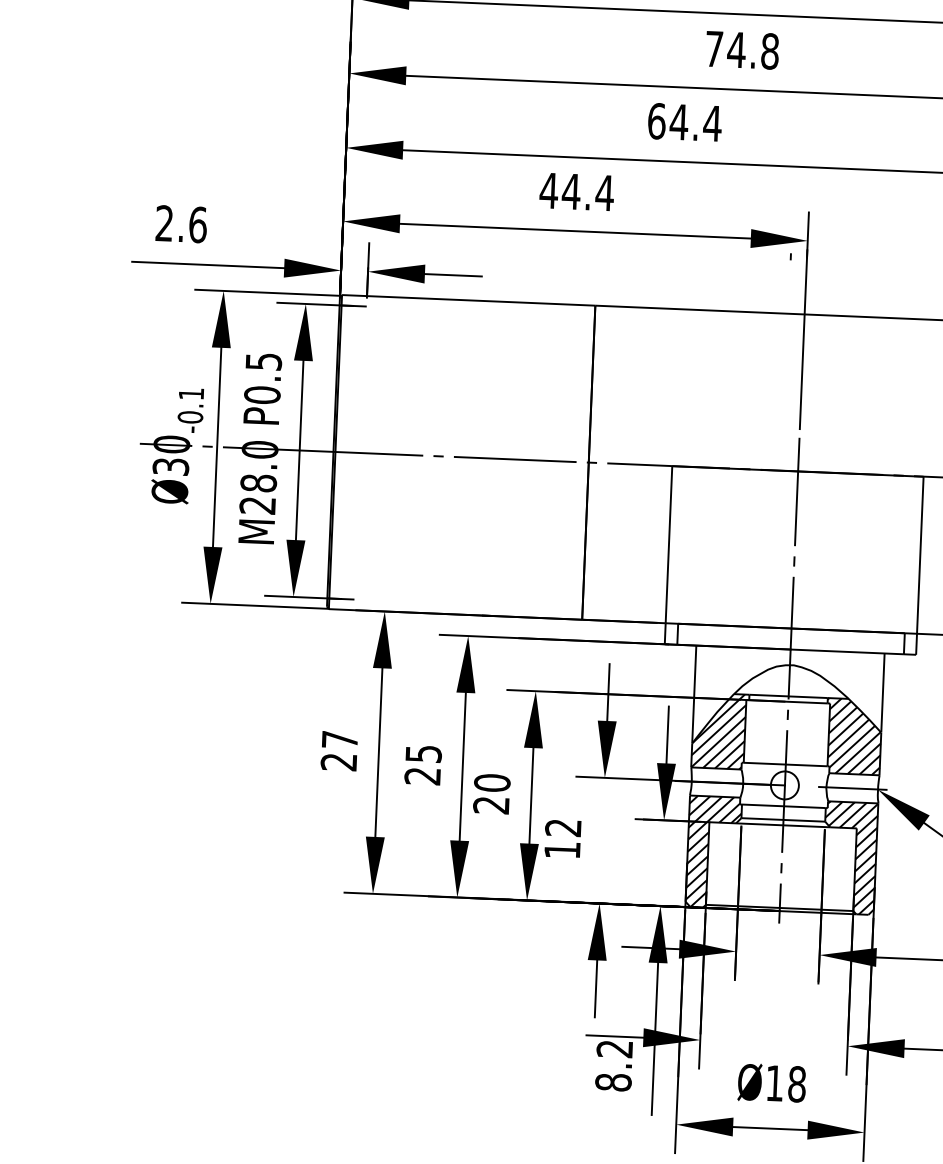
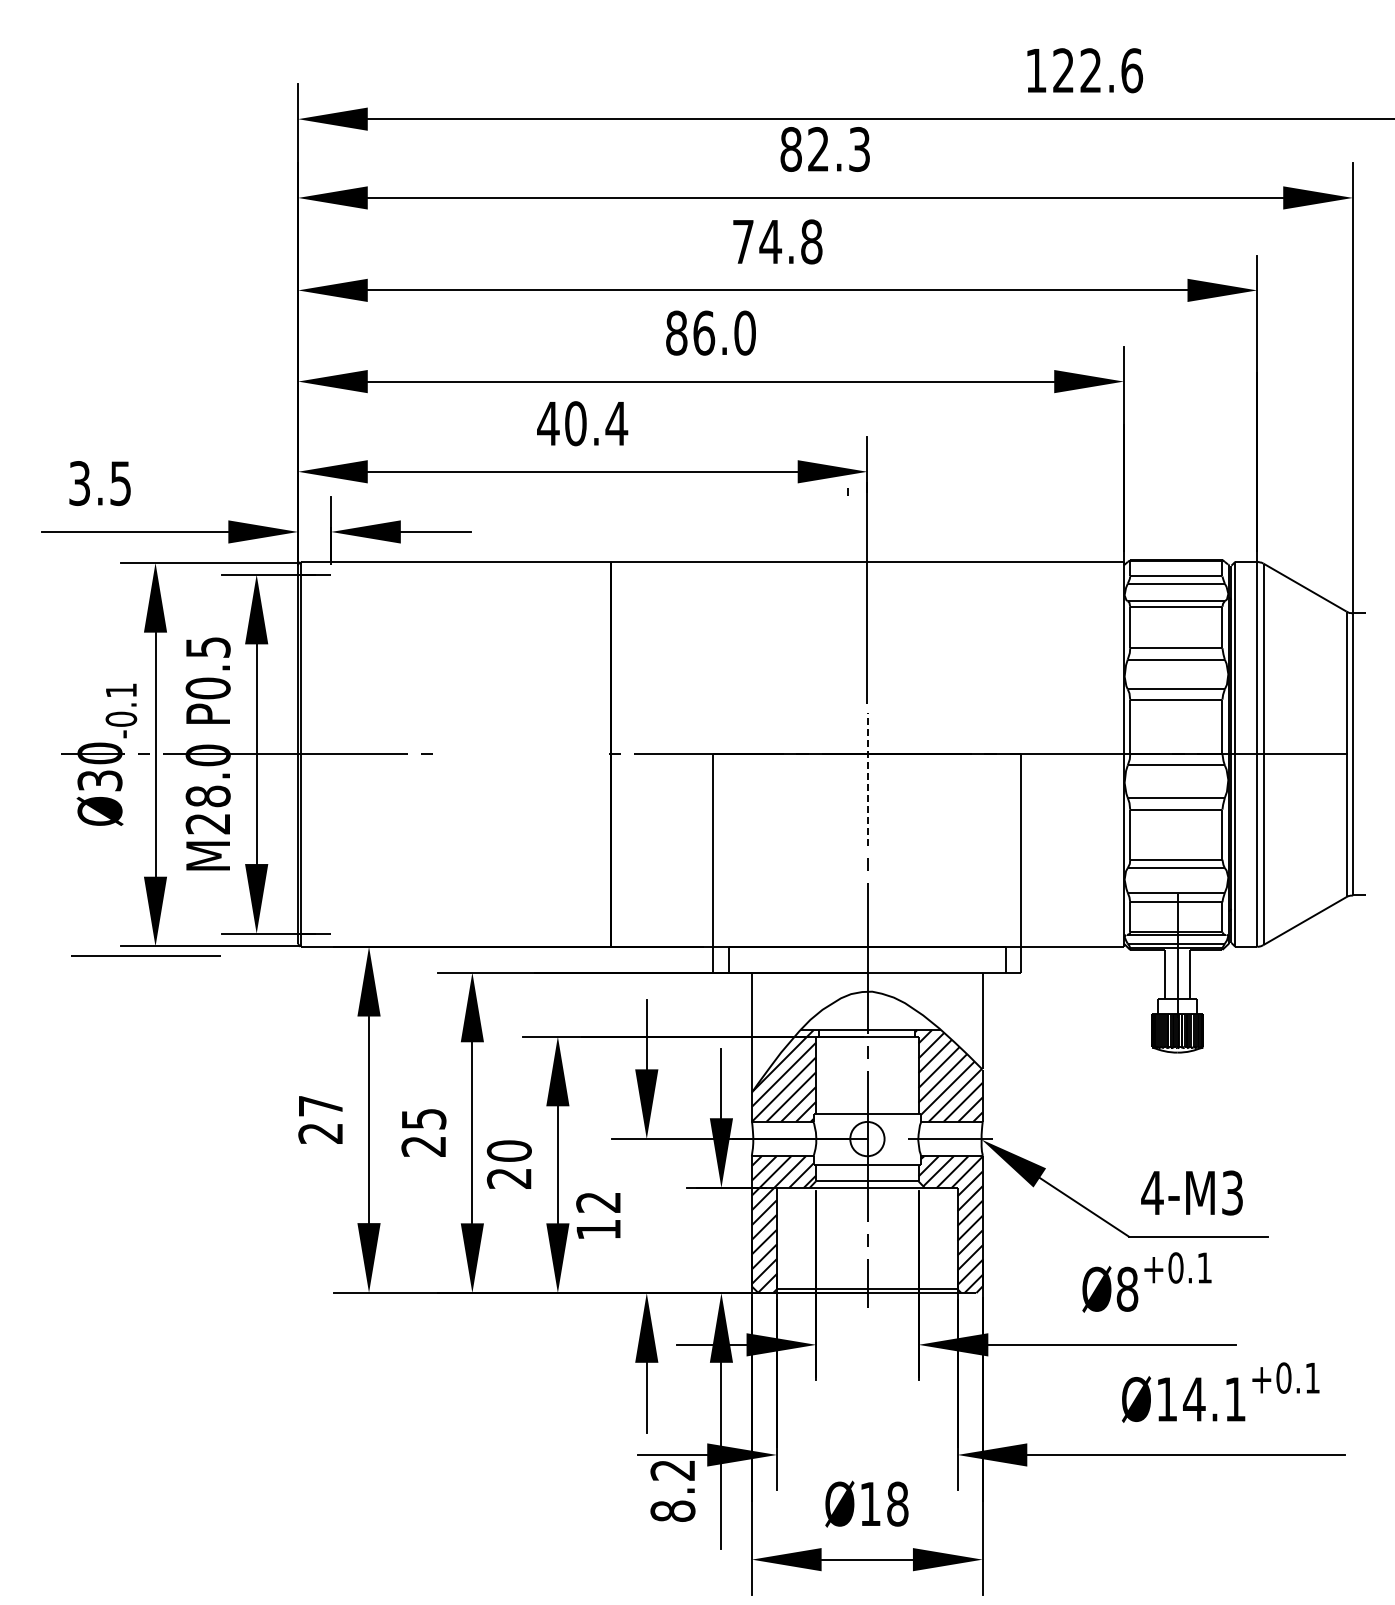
text: (685, 121) -> (711, 332), 64.4 -> 86.0
text: (571, 191) -> (575, 423), 44.4 -> 40.4
text: (181, 224) -> (100, 483), 2.6 -> 3.5
line: (515, 458) -> (145, 955), moved
line: (797, 491) -> (867, 778), solid -> dashed

